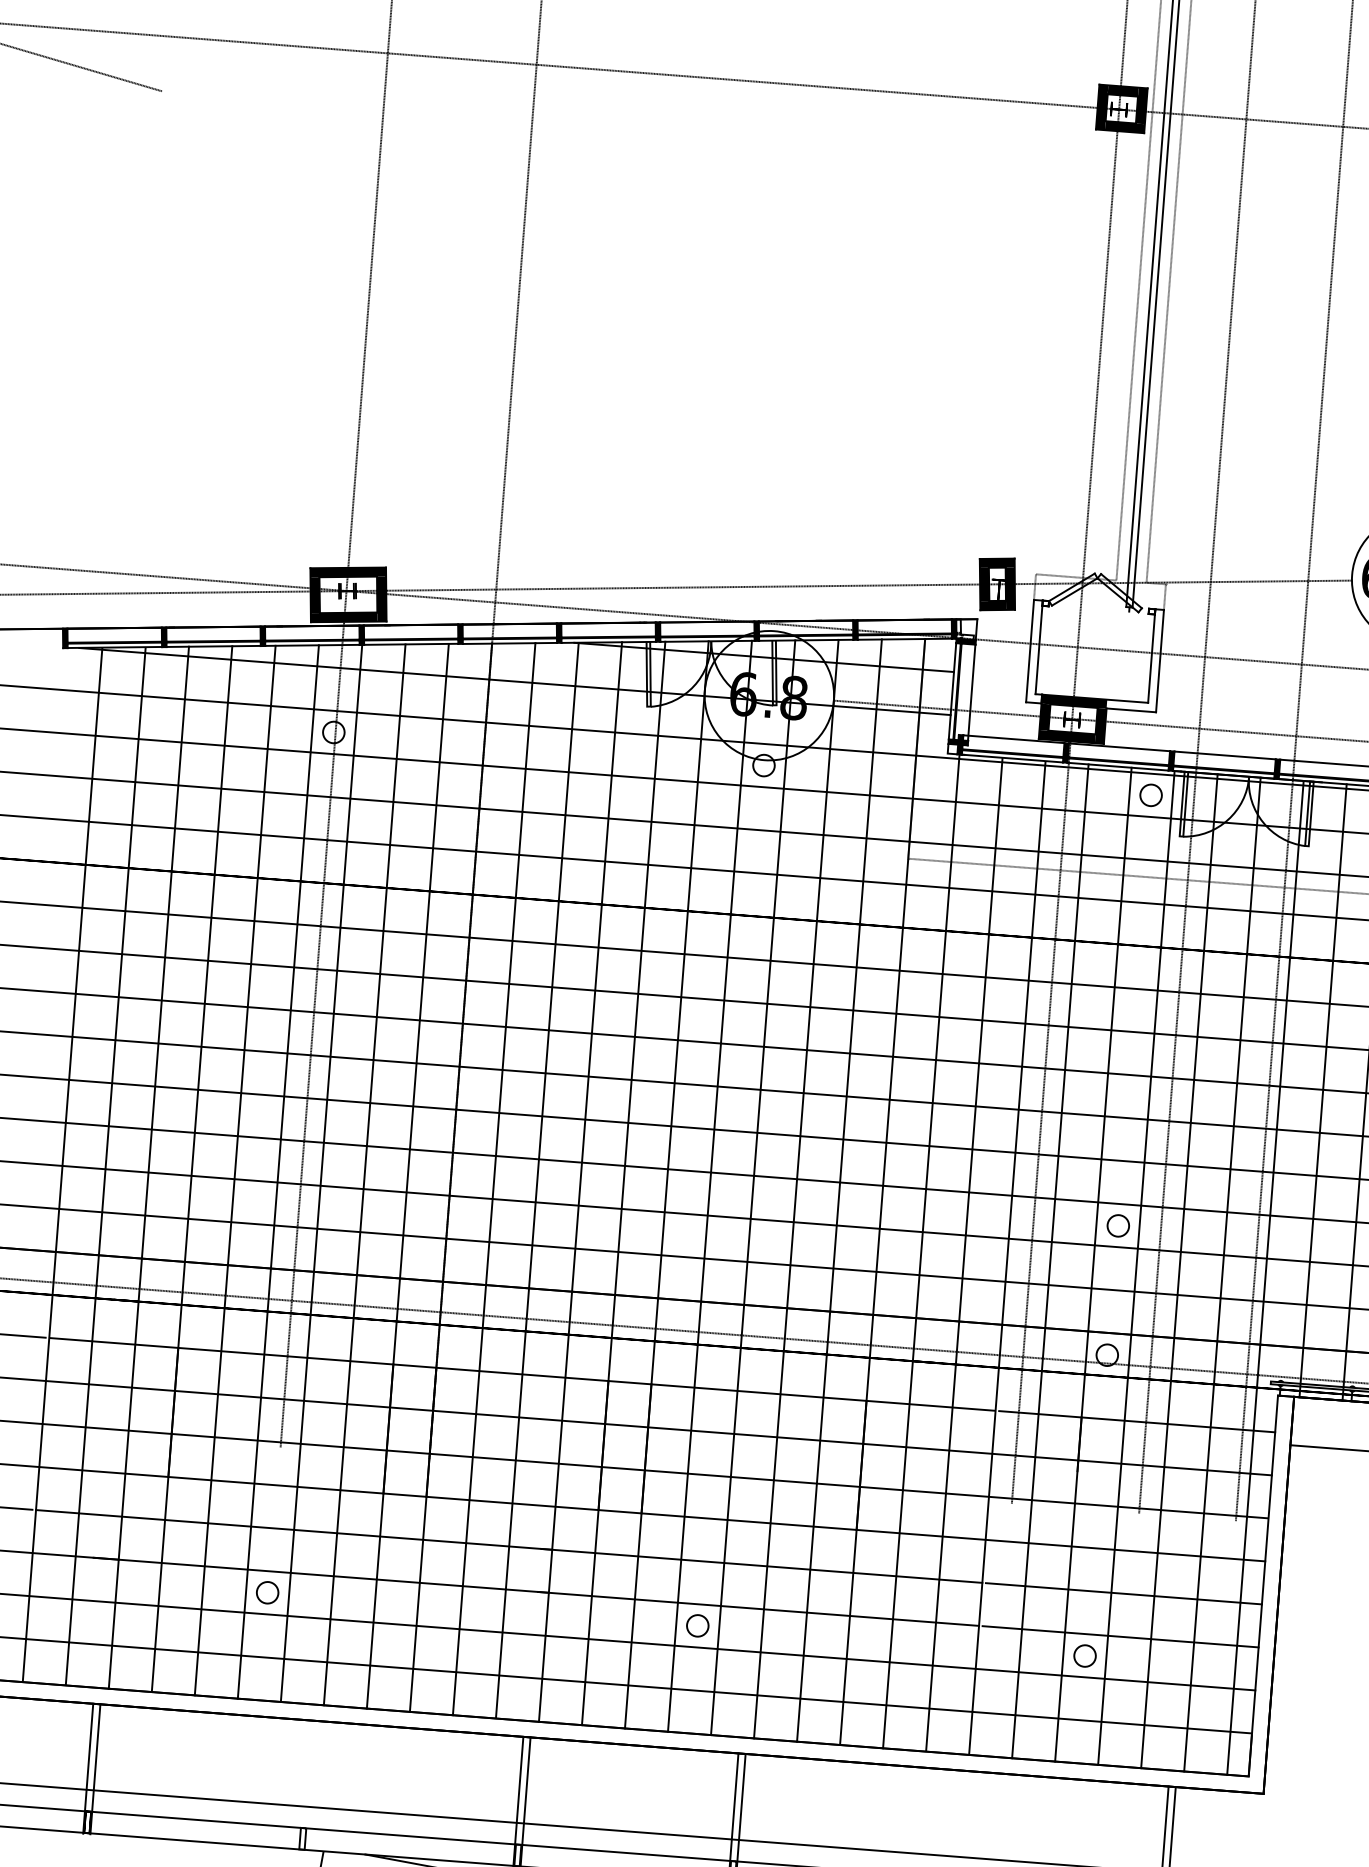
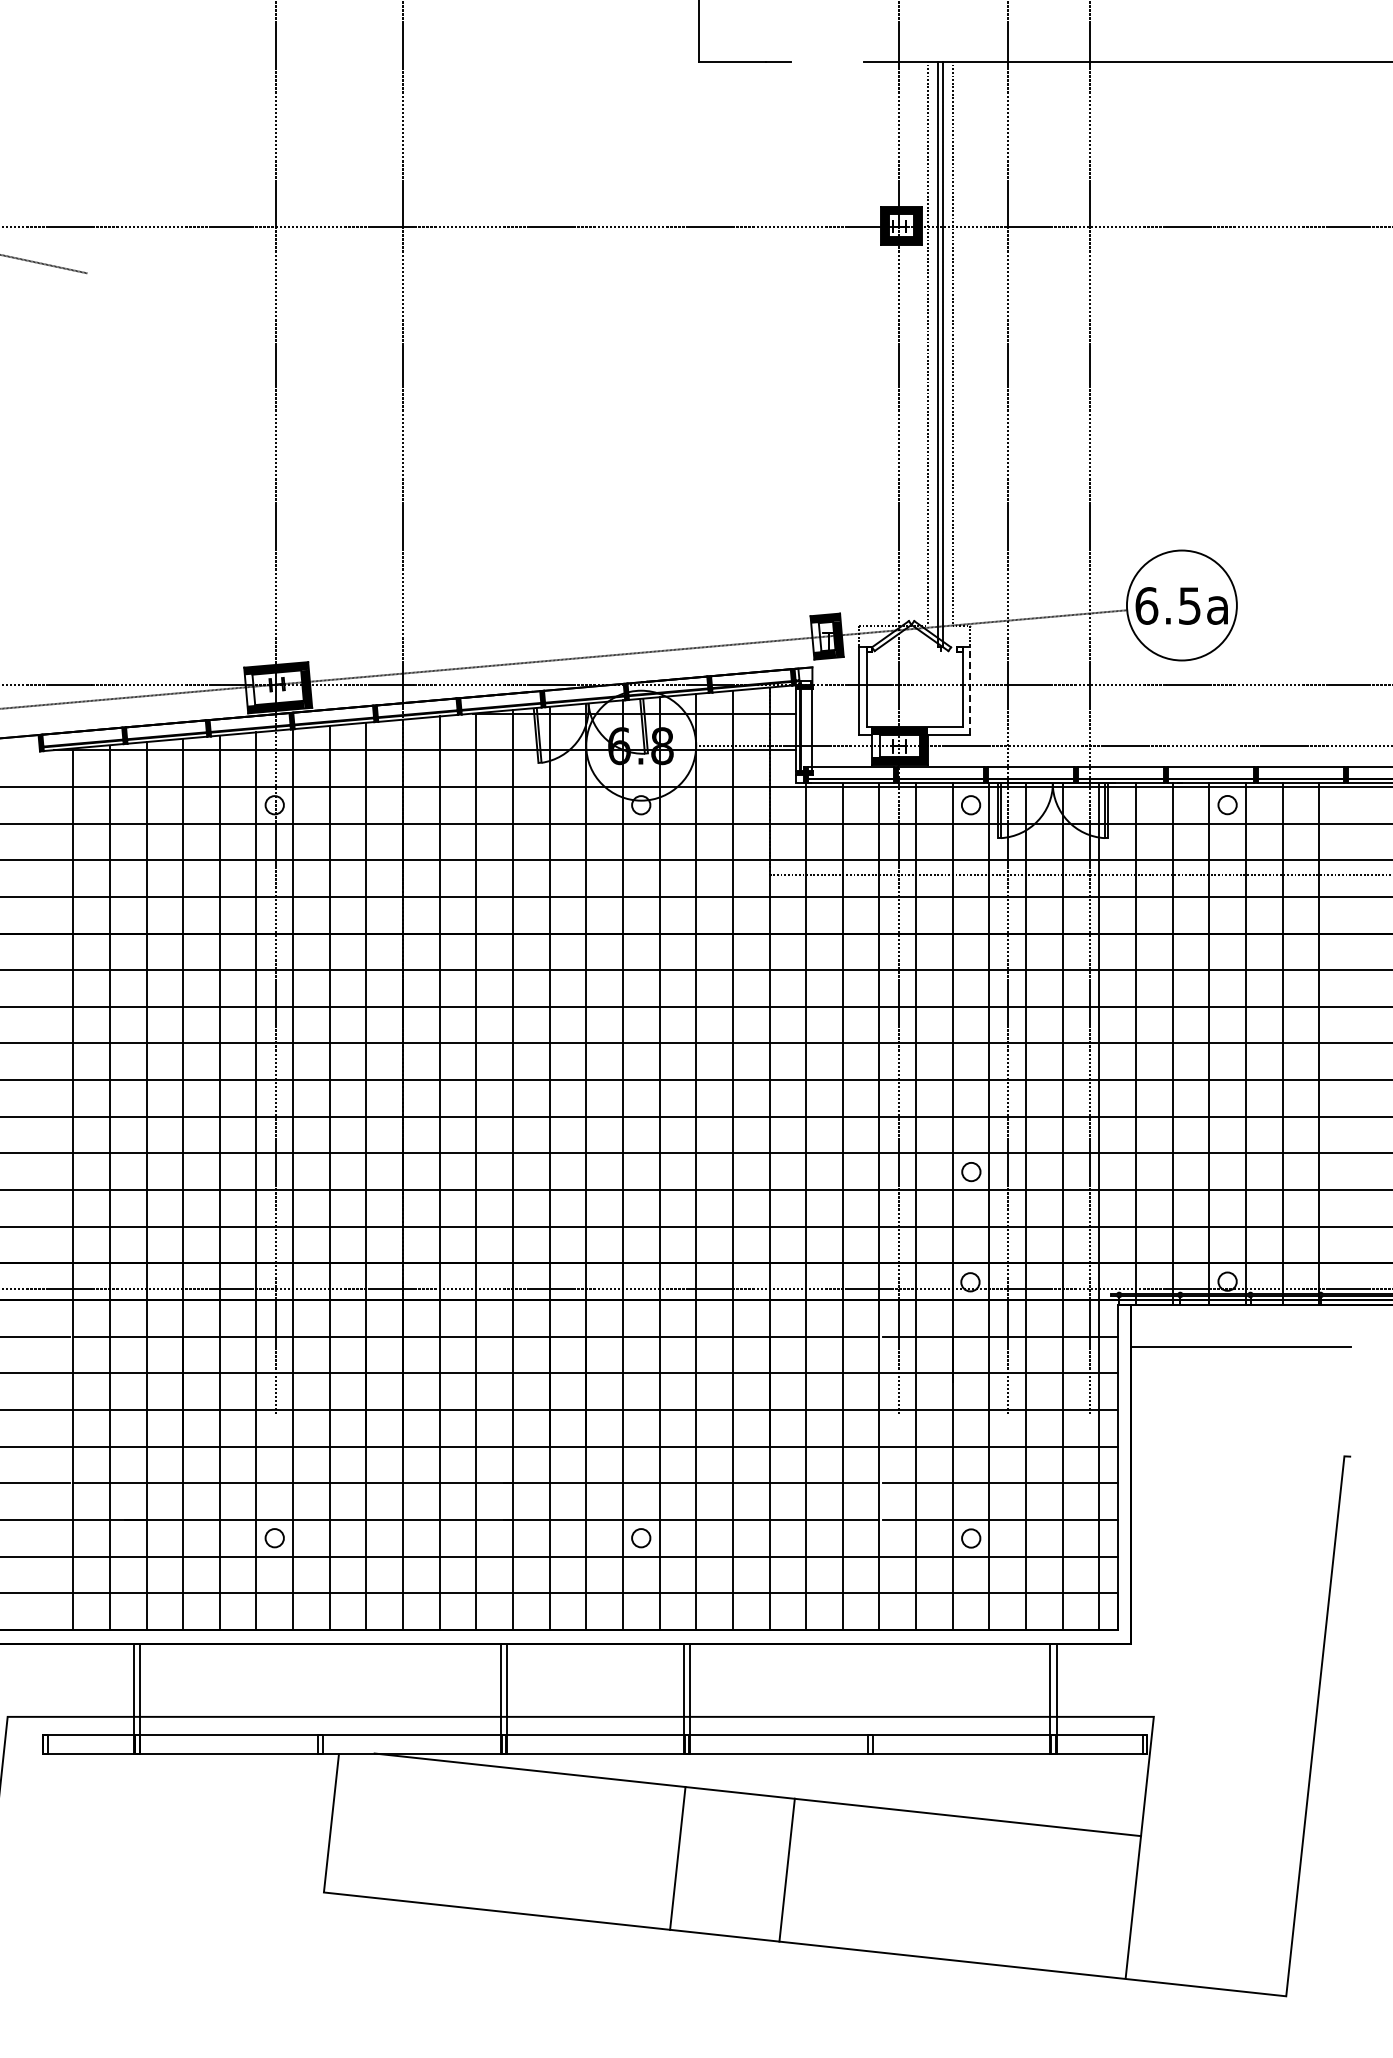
fill: (984, 584) -> (816, 637), removed
fill: (314, 594) -> (249, 689), removed
line: (1159, 660) -> (969, 690), solid -> dashed
fill: (1044, 716) -> (875, 745), removed

